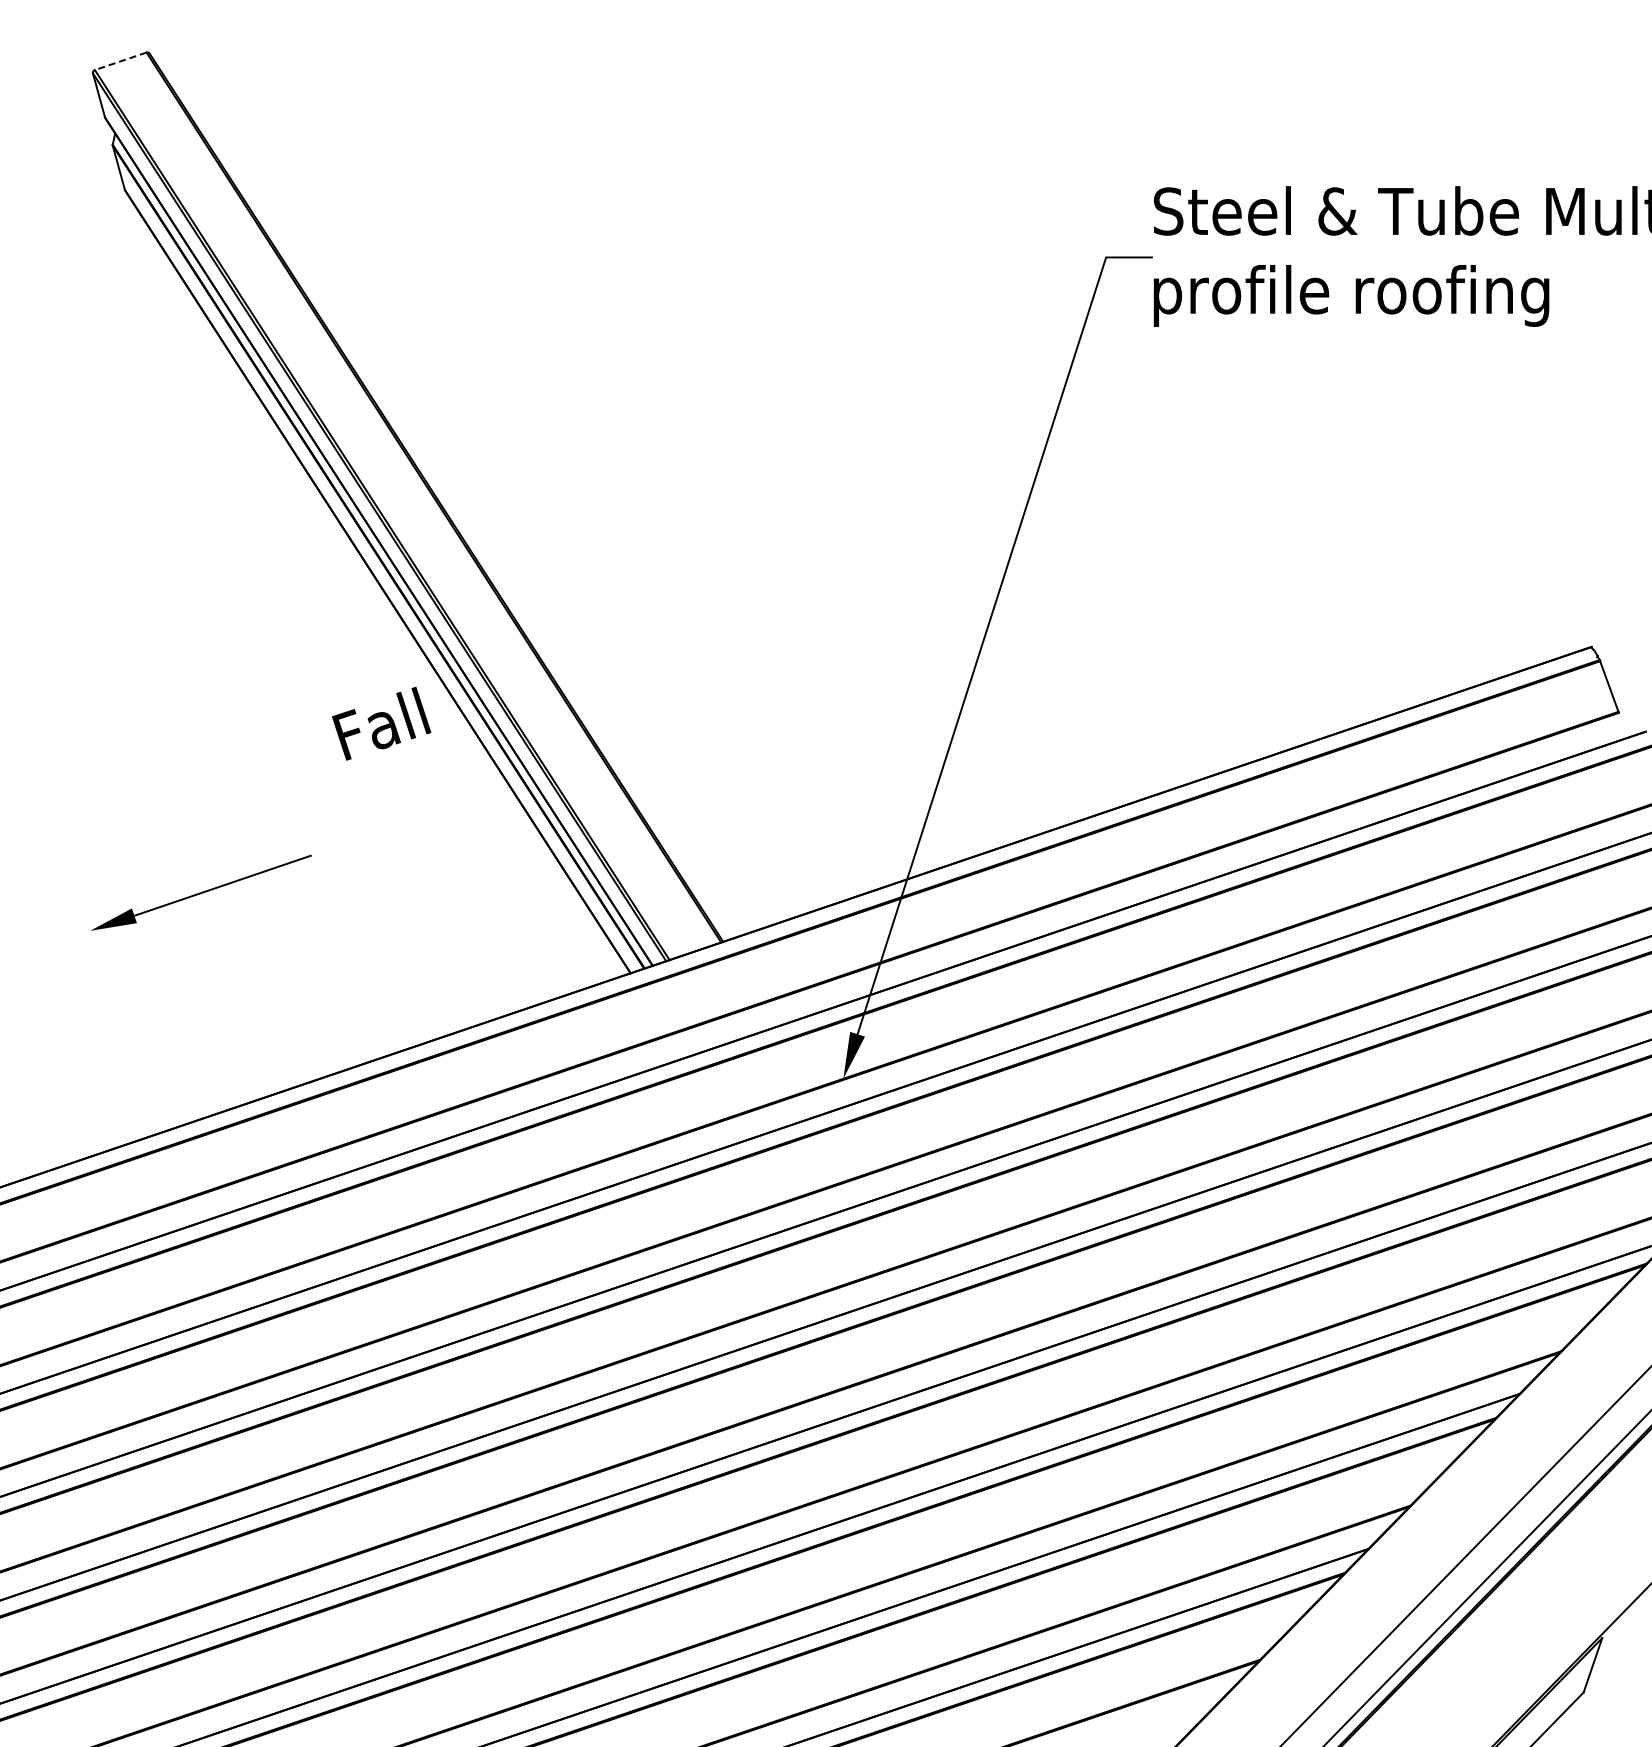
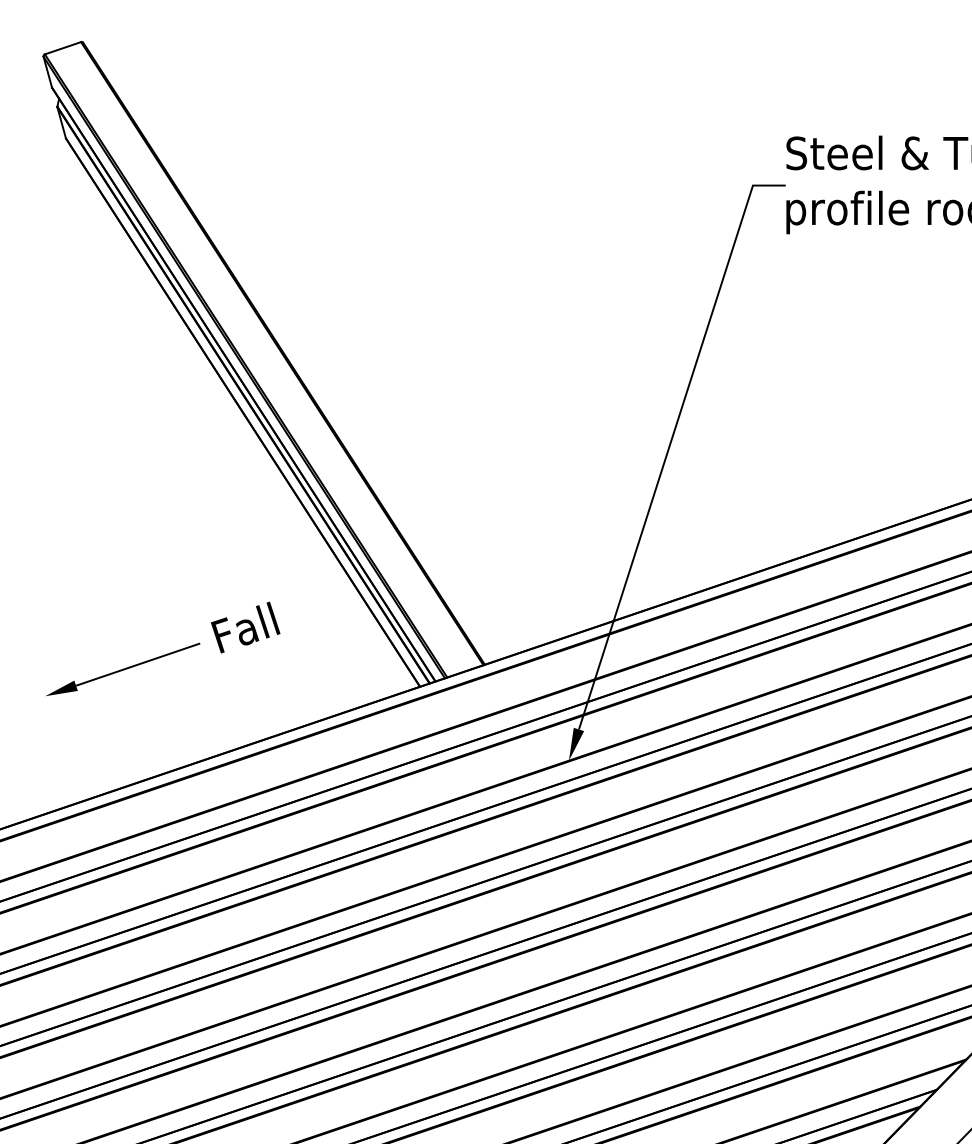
line: (120, 61) -> (62, 48), dashed -> solid
text: (381, 723) -> (245, 627), moved
part: (201, 892) -> (123, 669), moved

